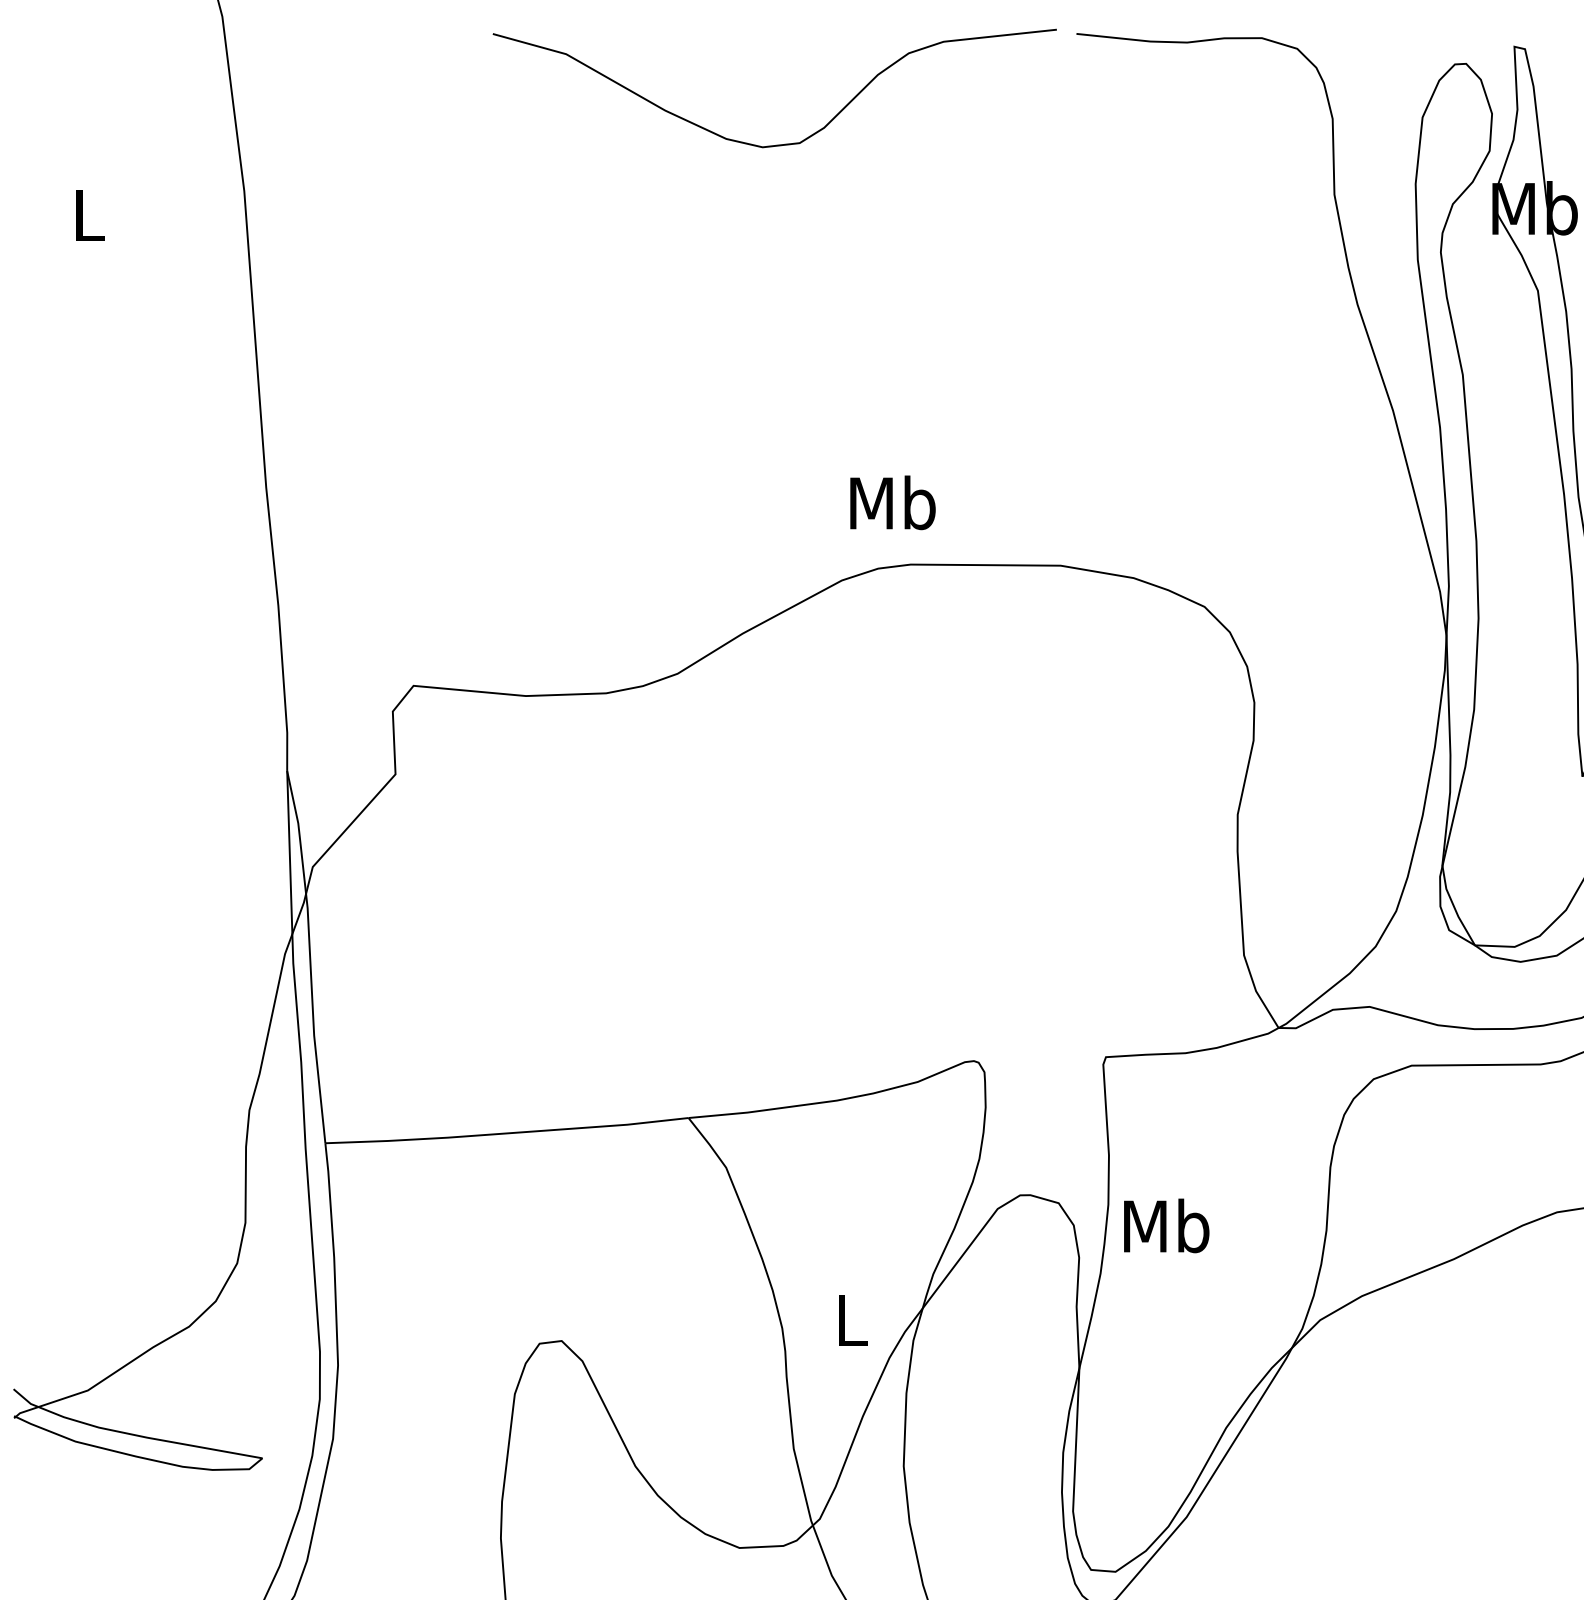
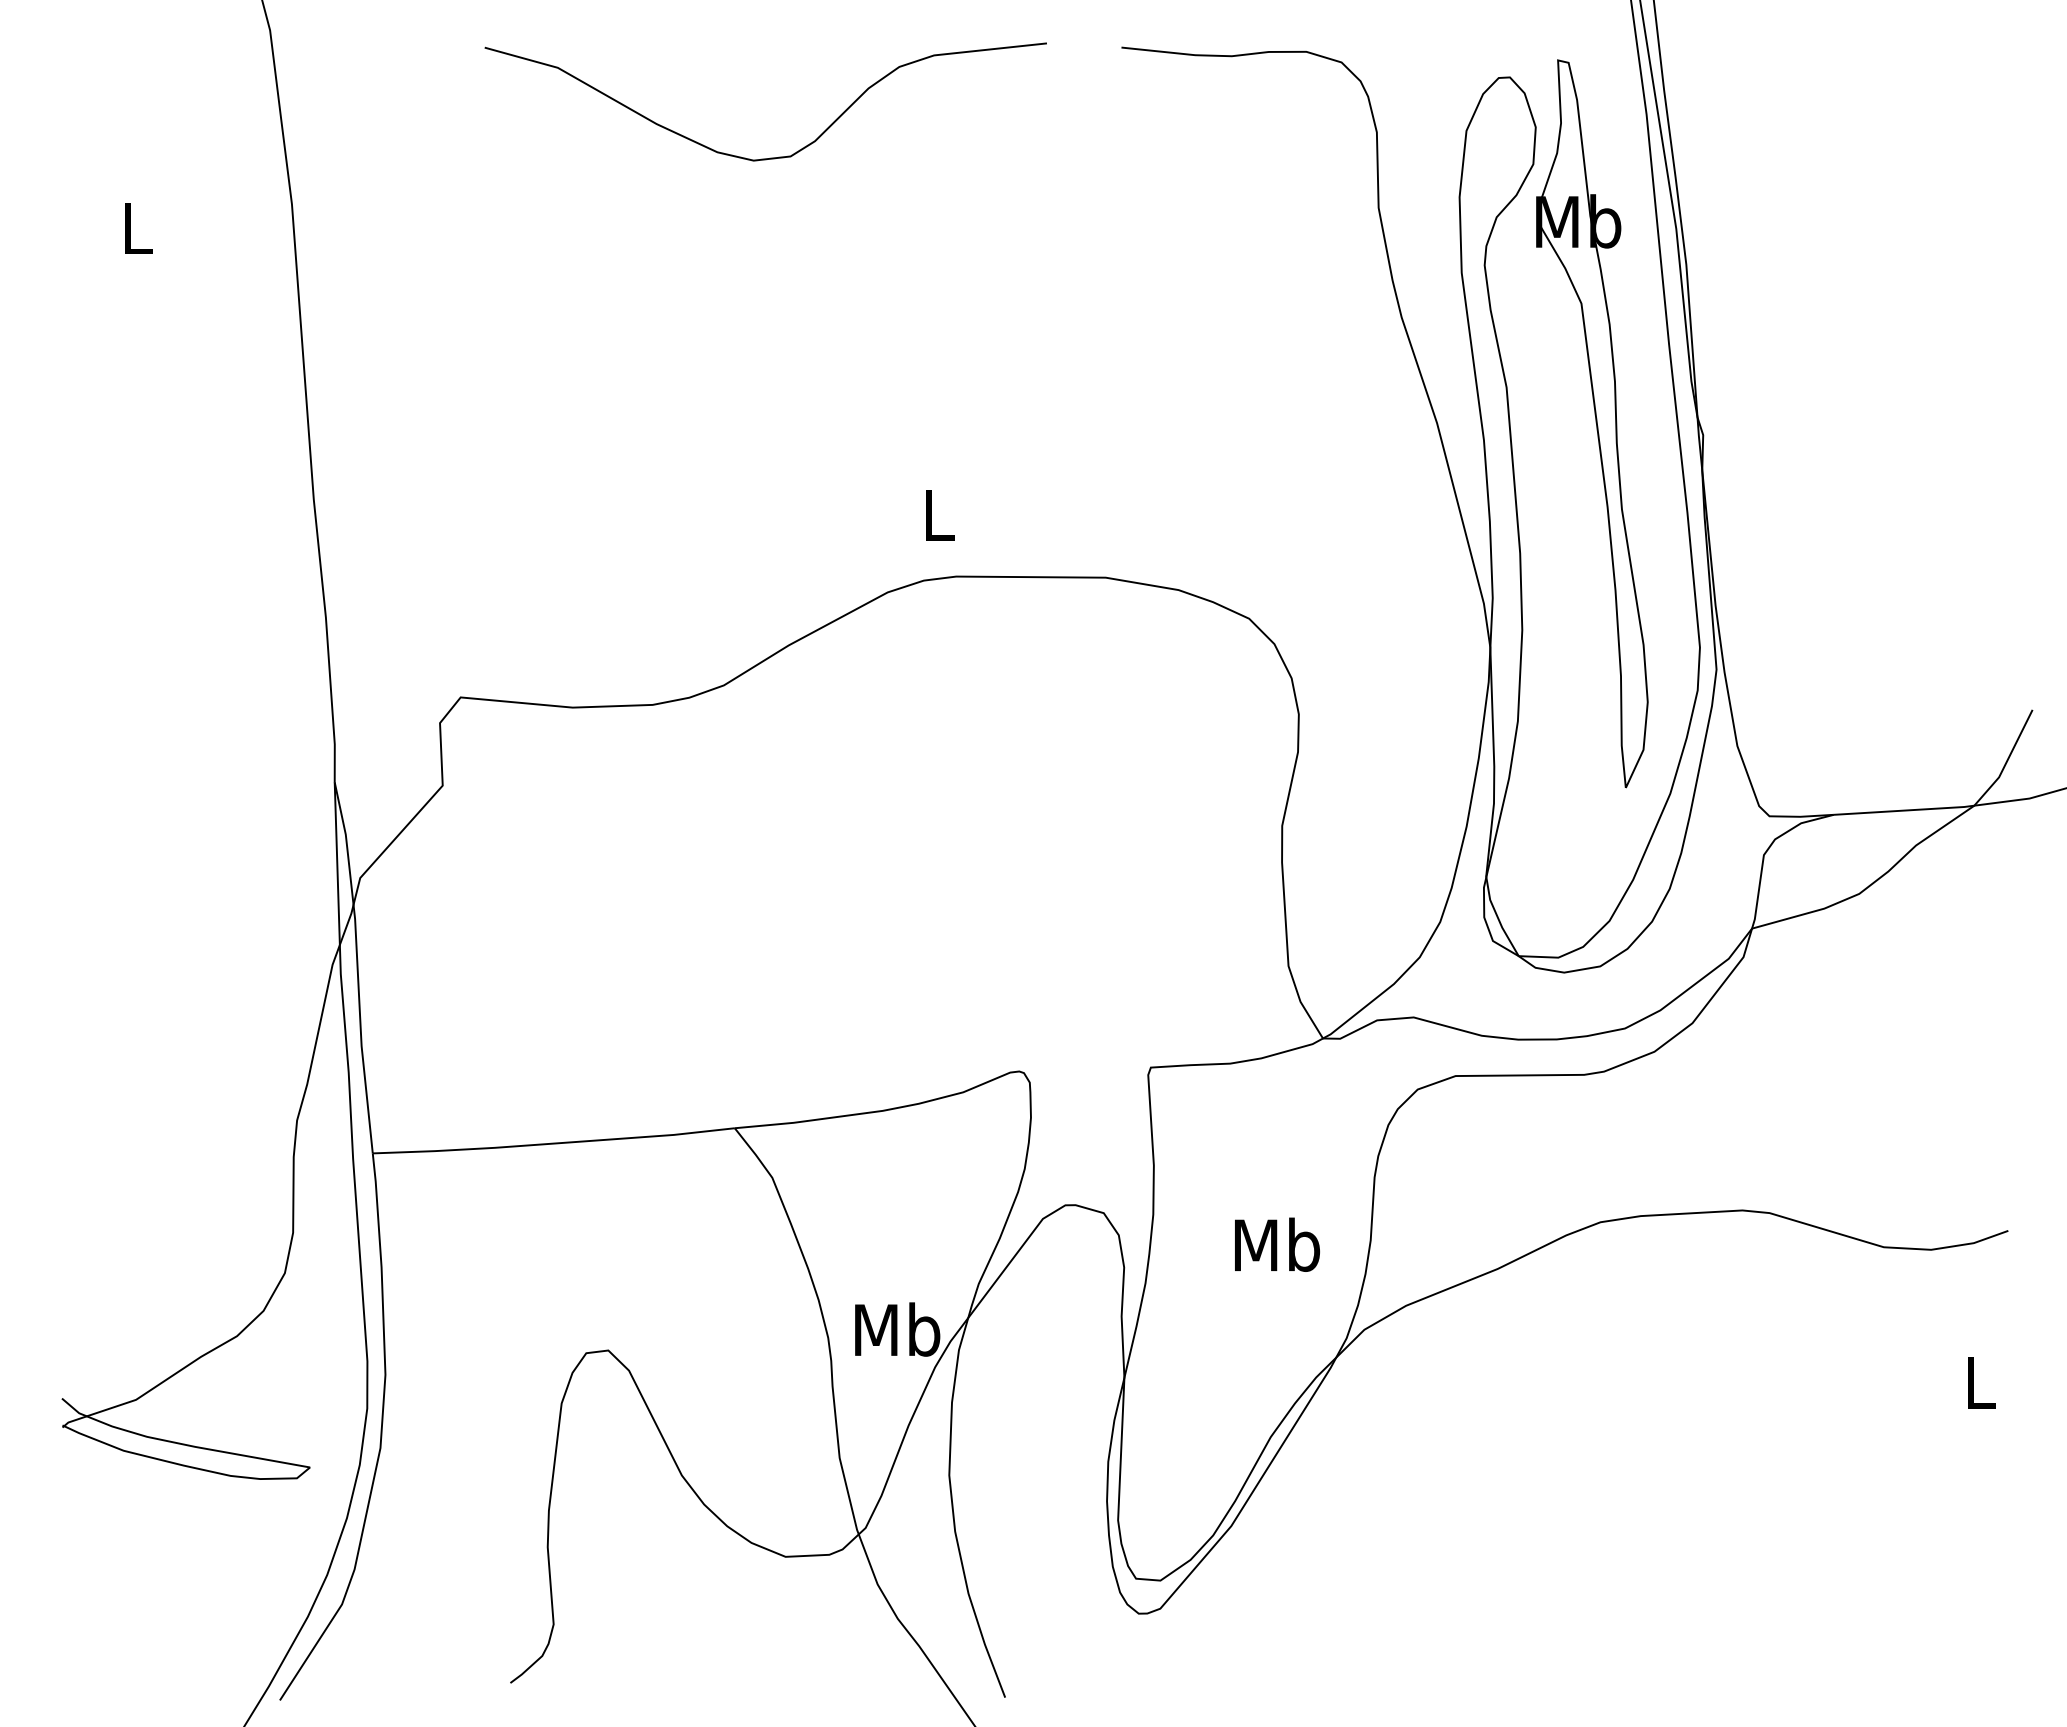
curve: (779, 144) -> (770, 157), moved
text: (892, 502) -> (938, 514), Mb -> L
text: (1166, 1225) -> (1277, 1244), moved
text: (851, 1319) -> (897, 1329), L -> Mb

